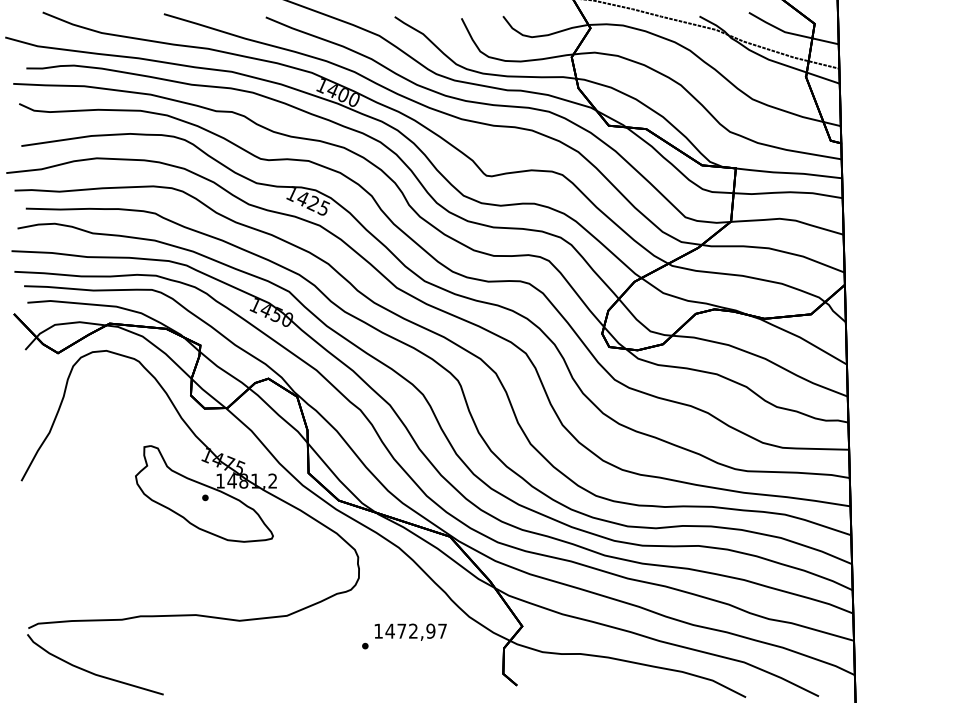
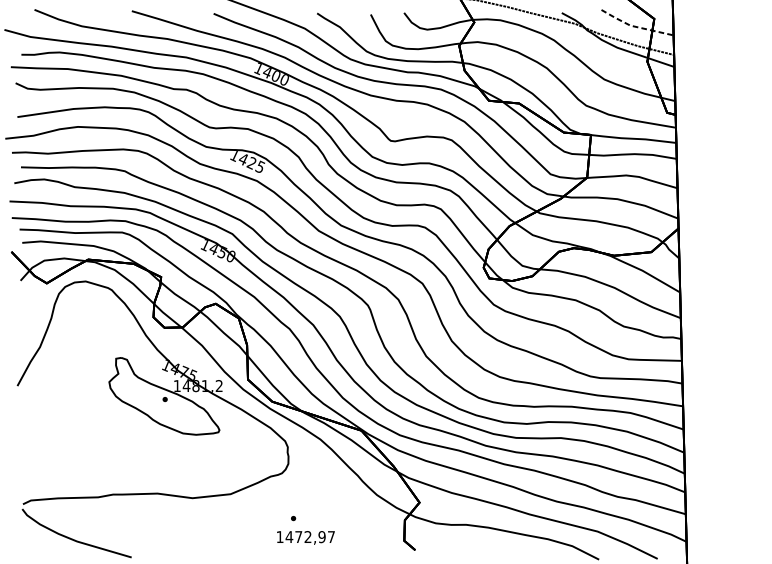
line: (790, 33) -> (634, 26), solid -> dashed
text: (410, 631) -> (305, 537), moved

